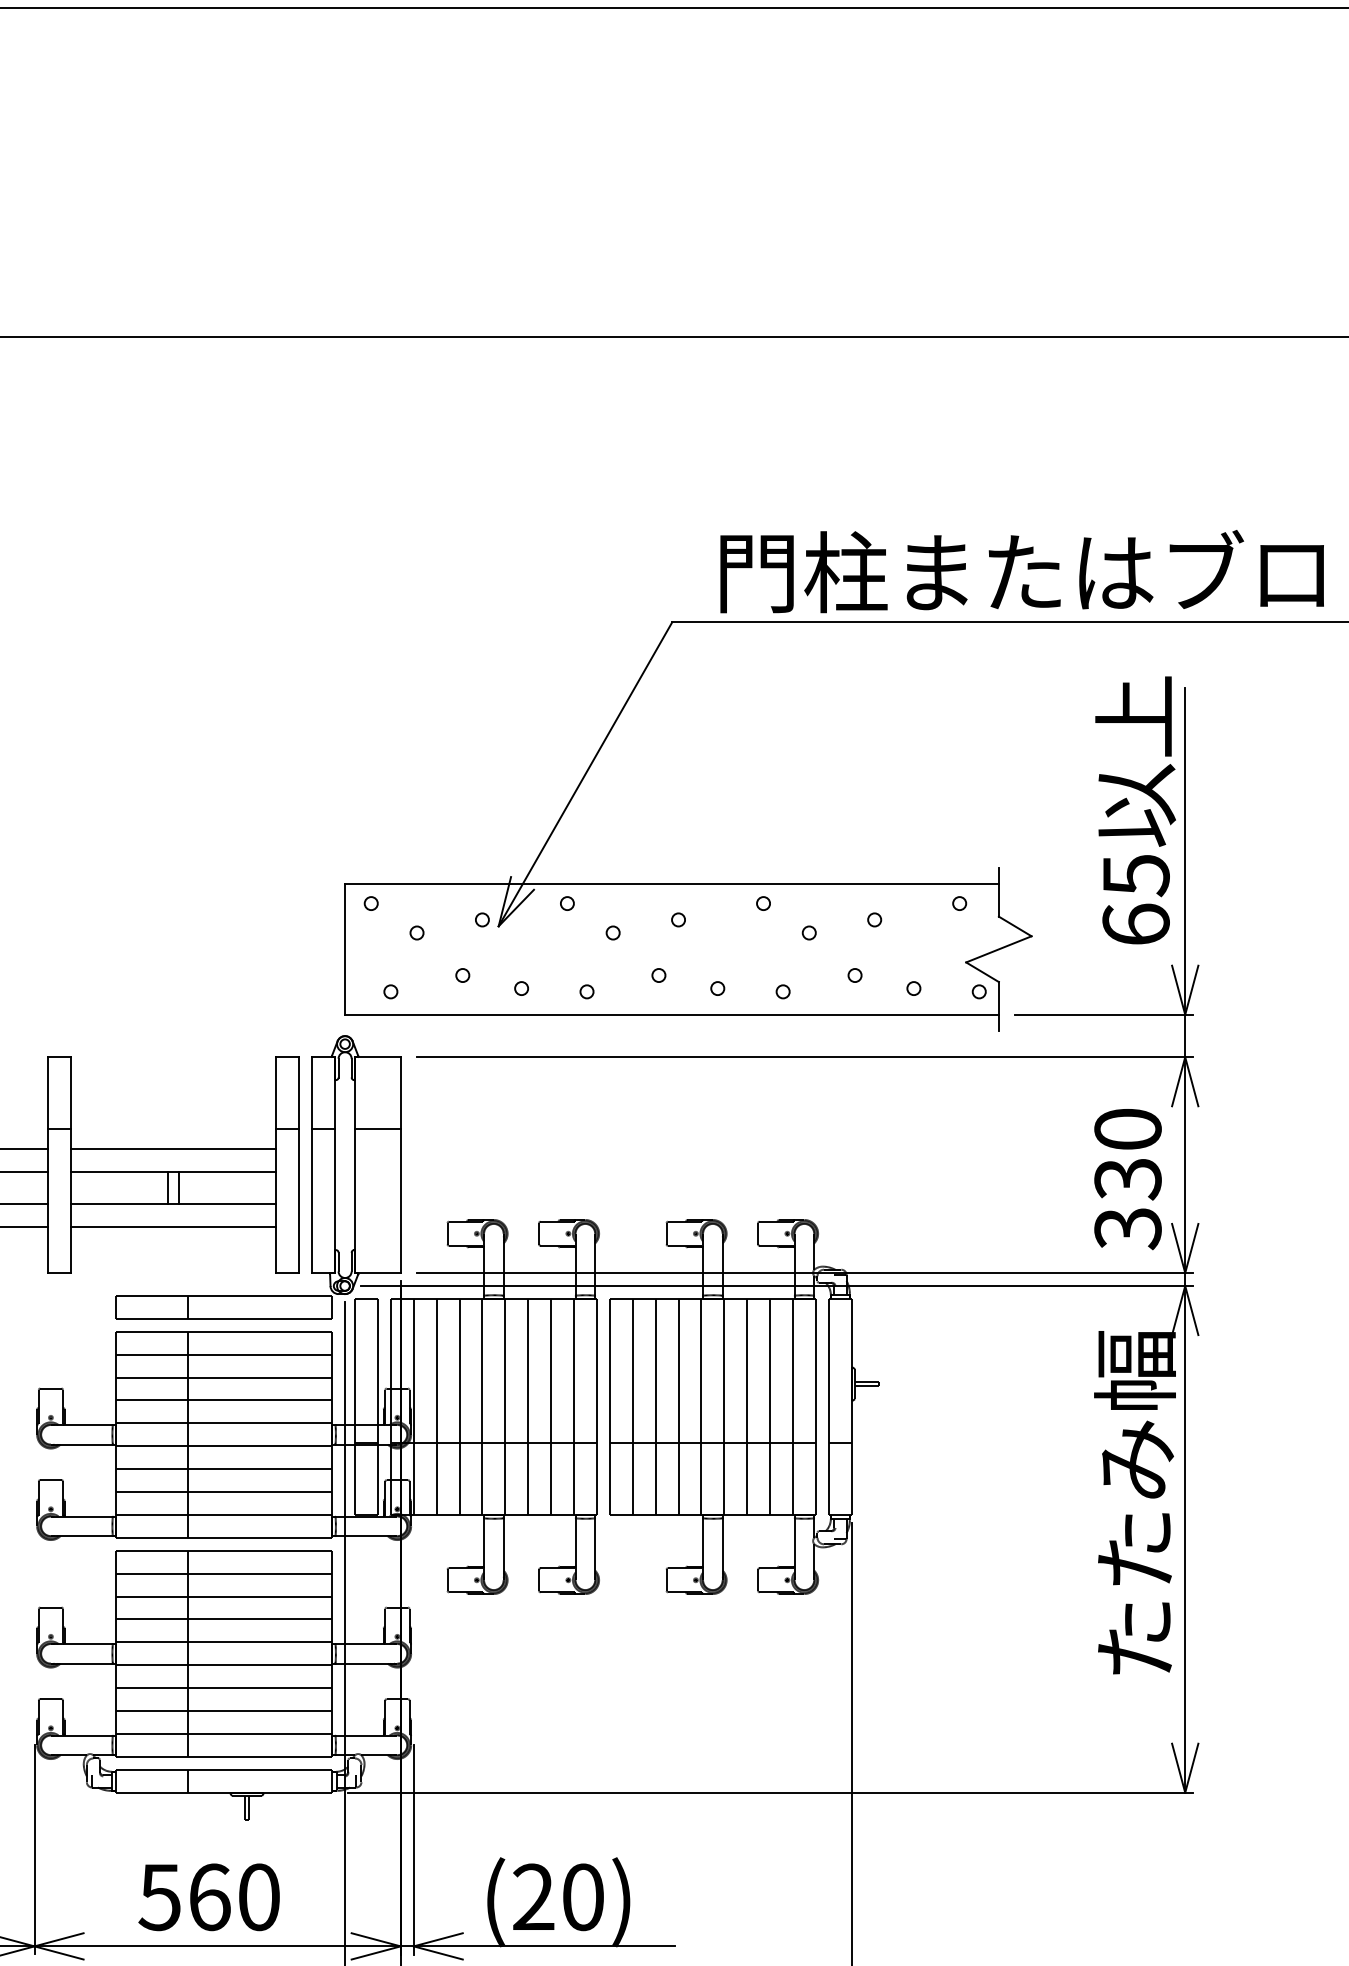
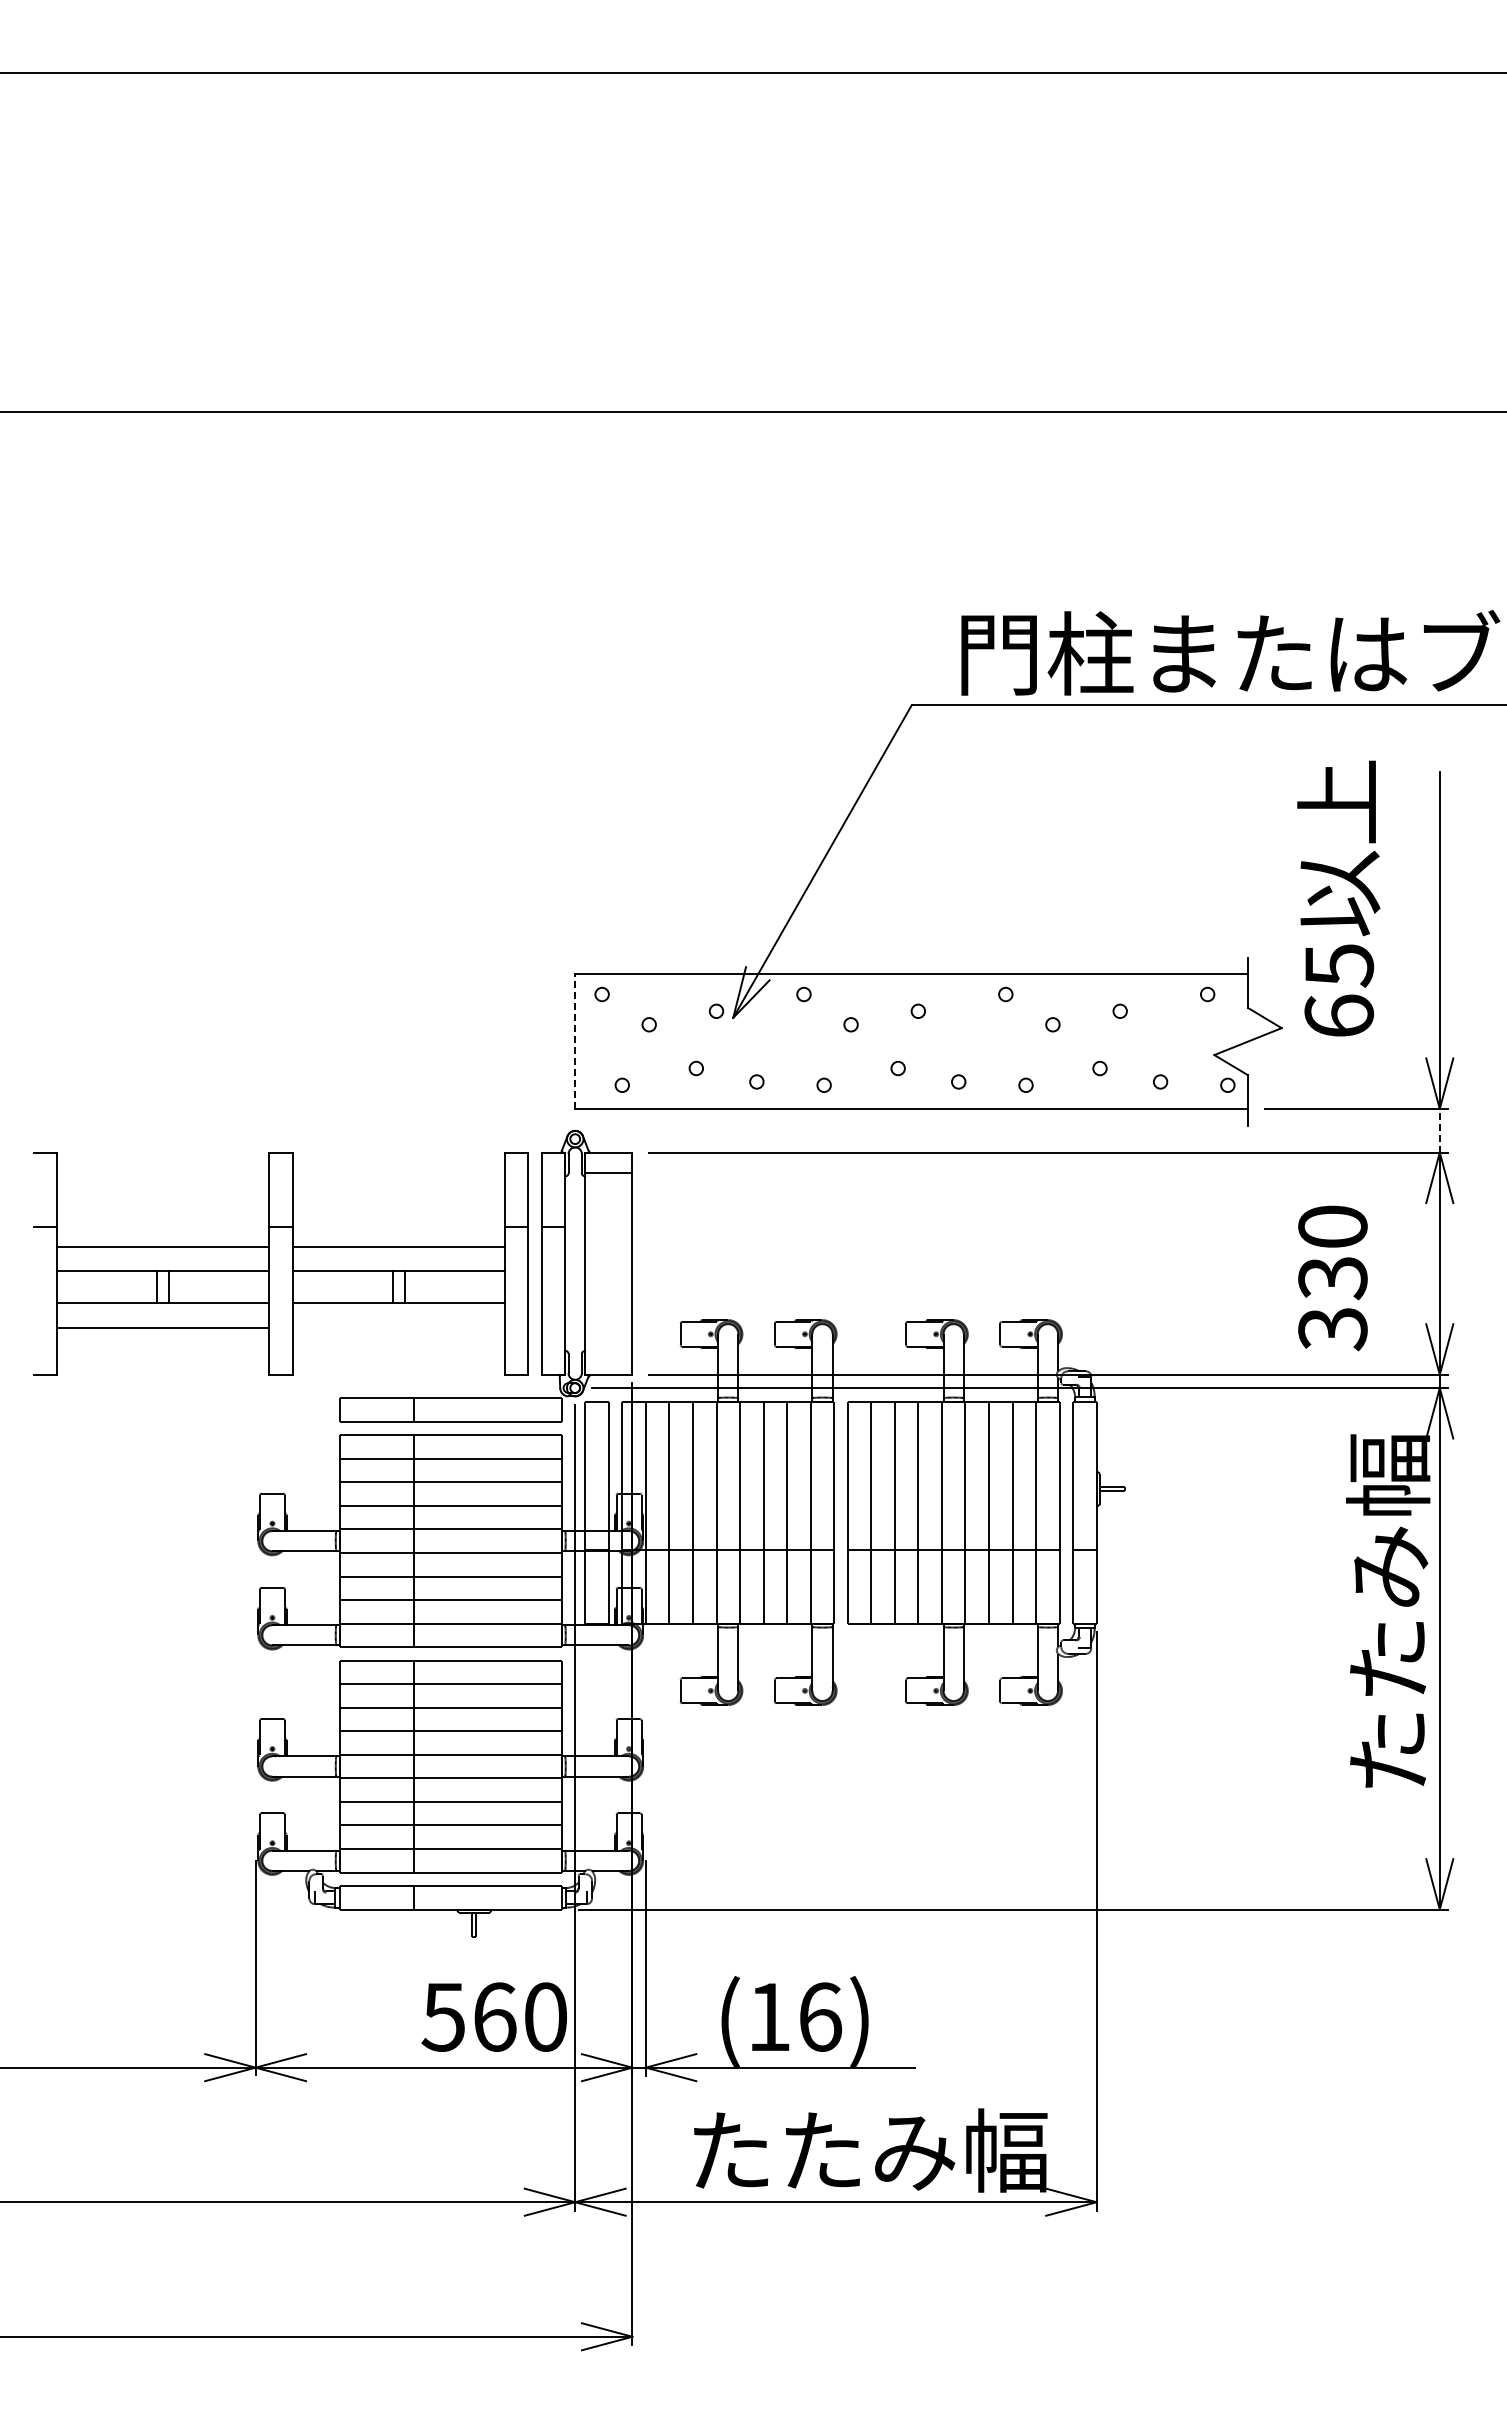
text: (1135, 810) -> (1338, 898), moved
line: (345, 949) -> (575, 1041), solid -> dashed
line: (1184, 1035) -> (1439, 1130), solid -> dashed
line: (377, 1129) -> (608, 1172), moved
text: (1127, 1179) -> (1332, 1278), moved
line: (173, 1227) -> (398, 1327), removed
text: (208, 1896) -> (493, 2016), moved
text: (559, 1896) -> (795, 2016), (20) -> (16)

